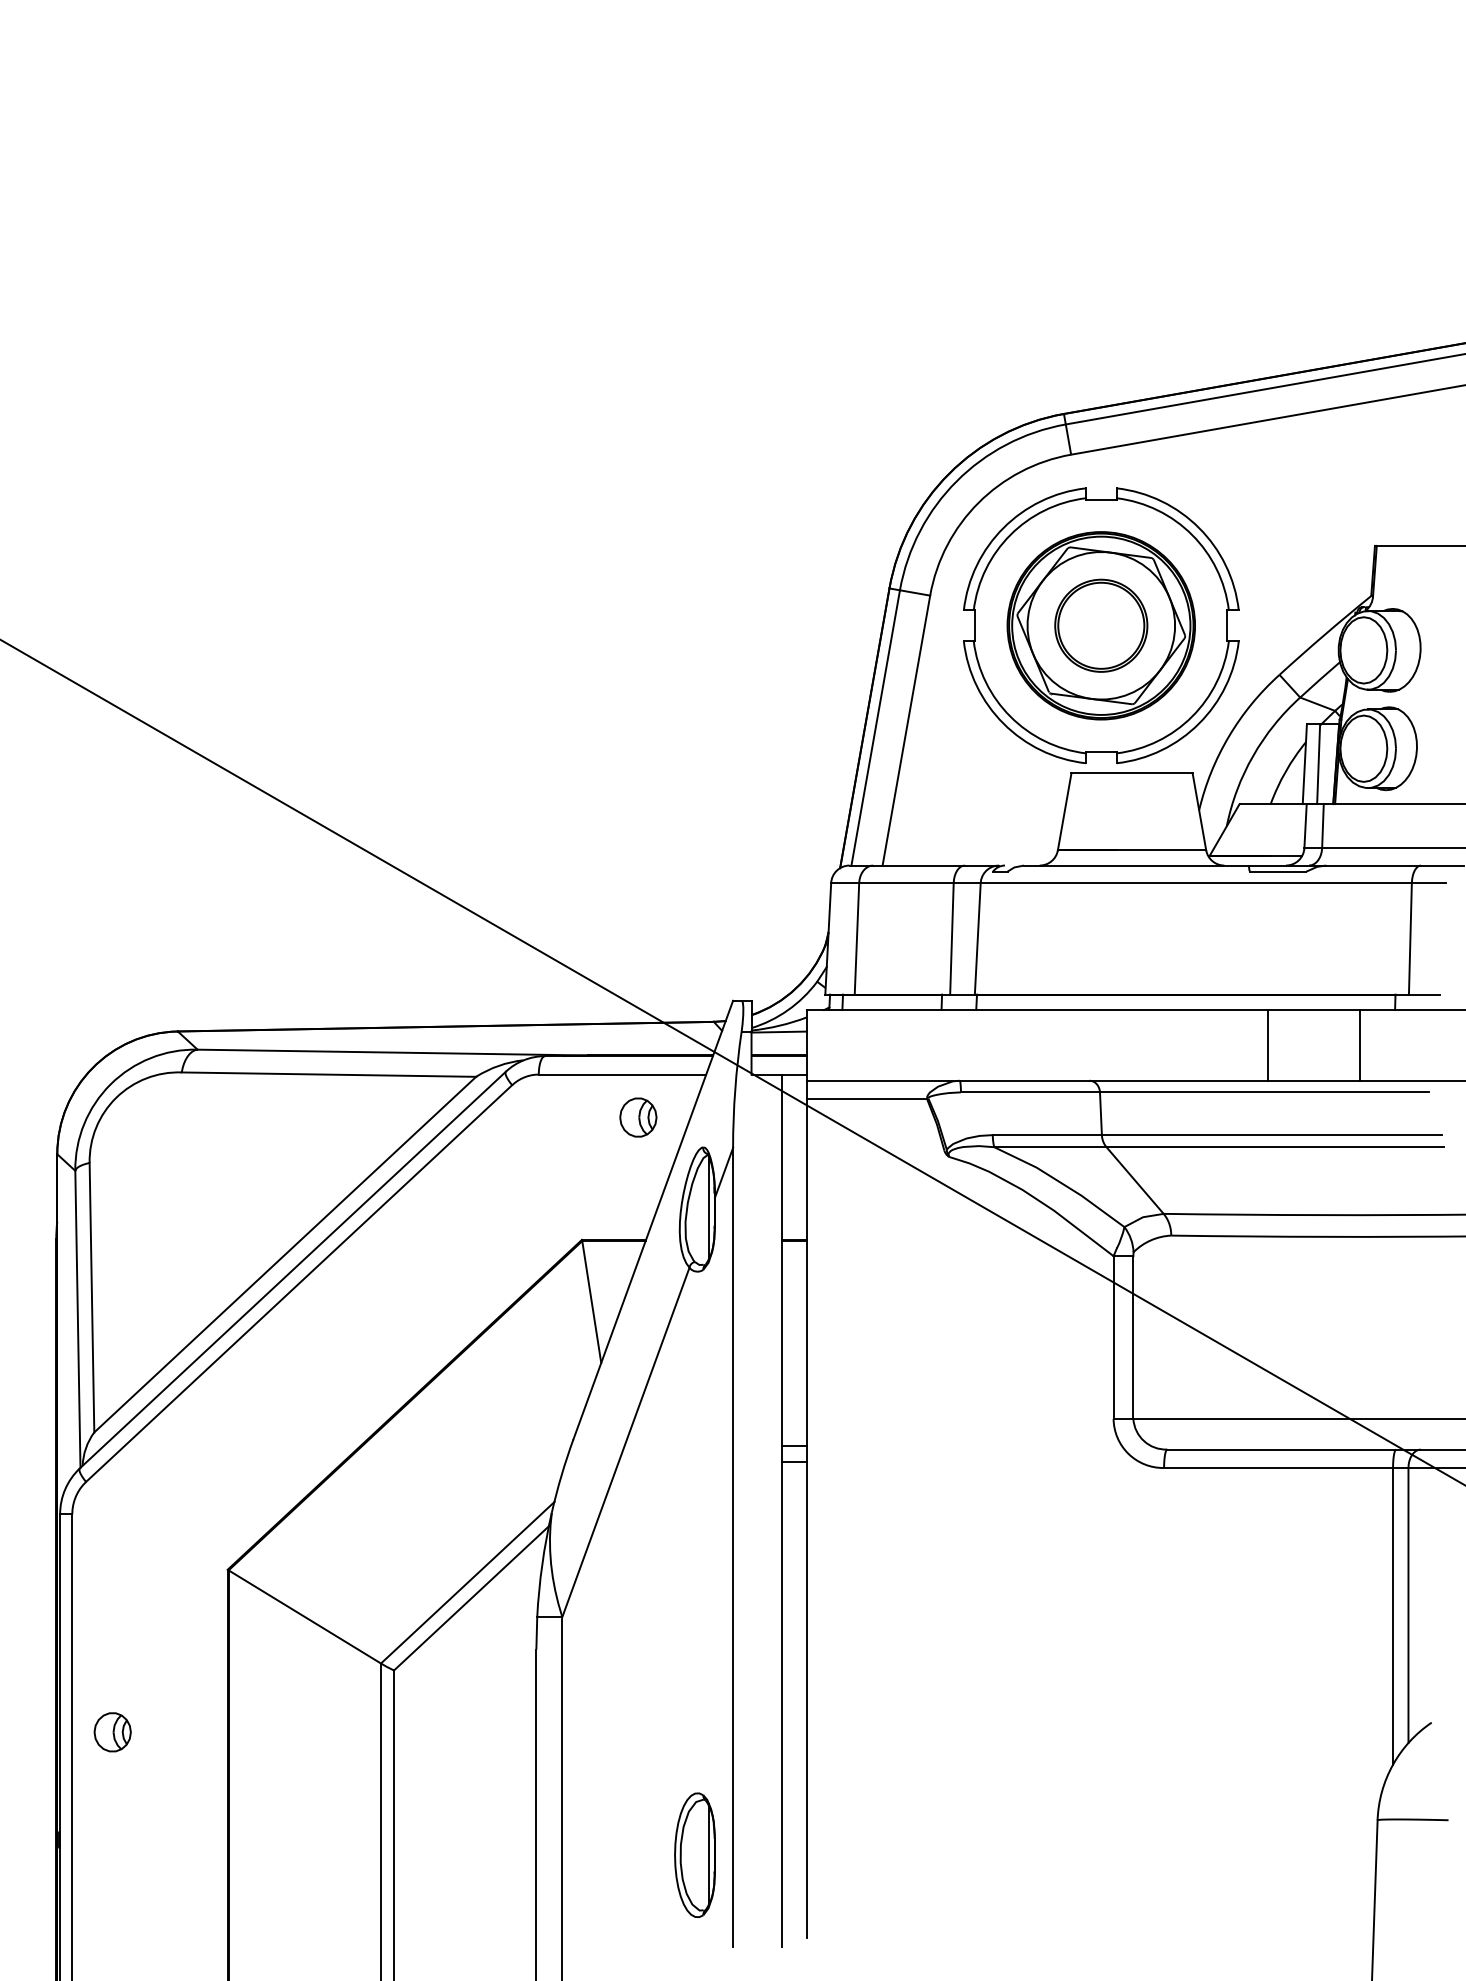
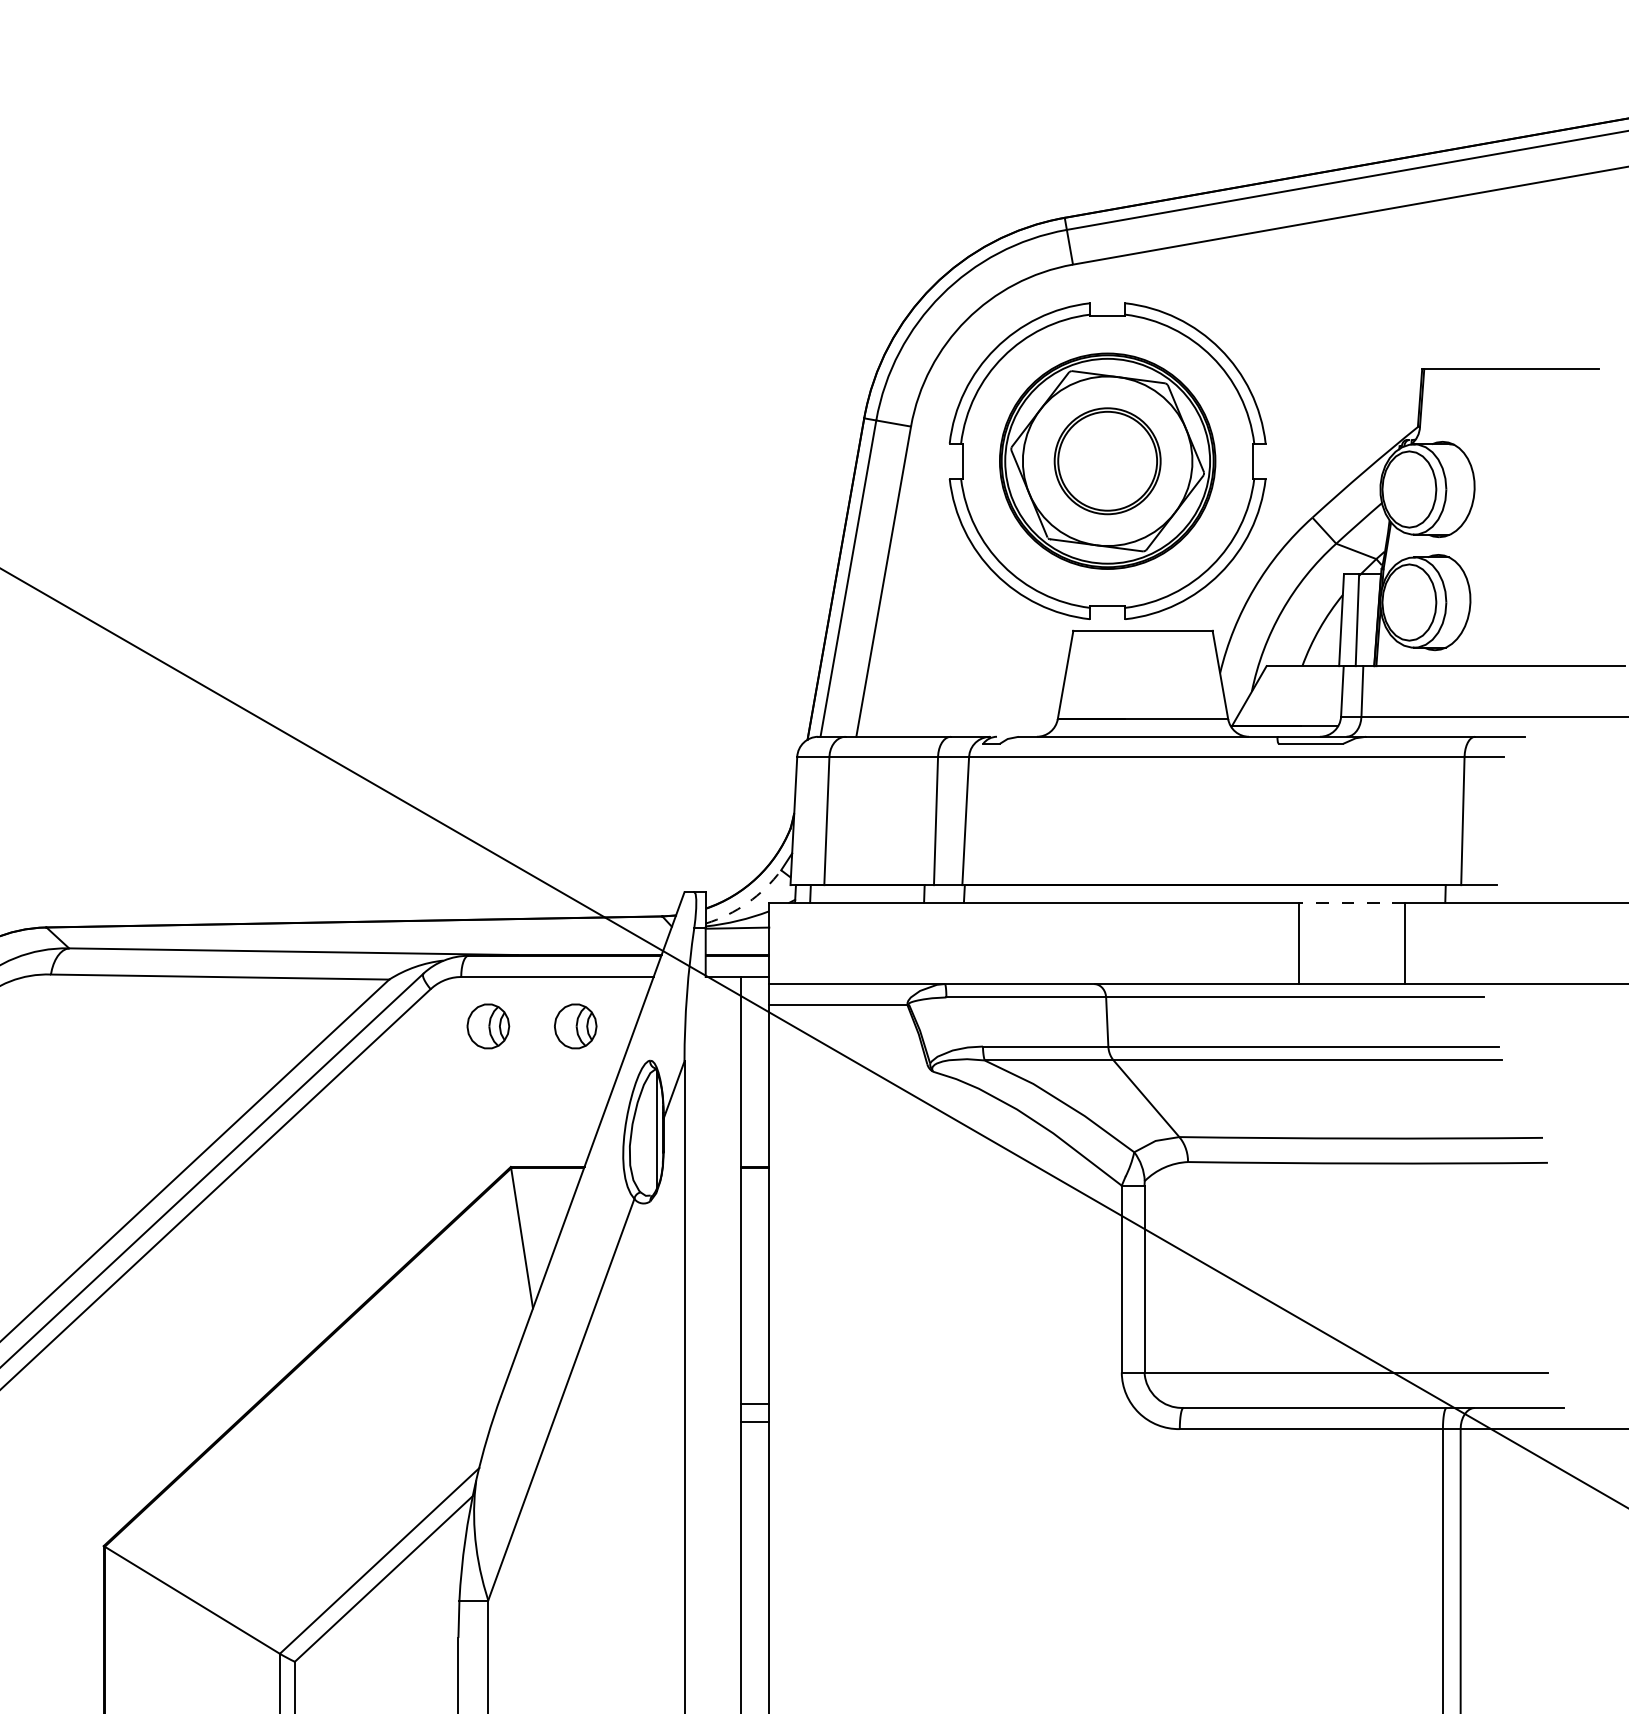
arc: (788, 1010) -> (748, 903), solid -> dashed
line: (1313, 1010) -> (1351, 903), solid -> dashed
part: (562, 1117) -> (488, 1026), added

